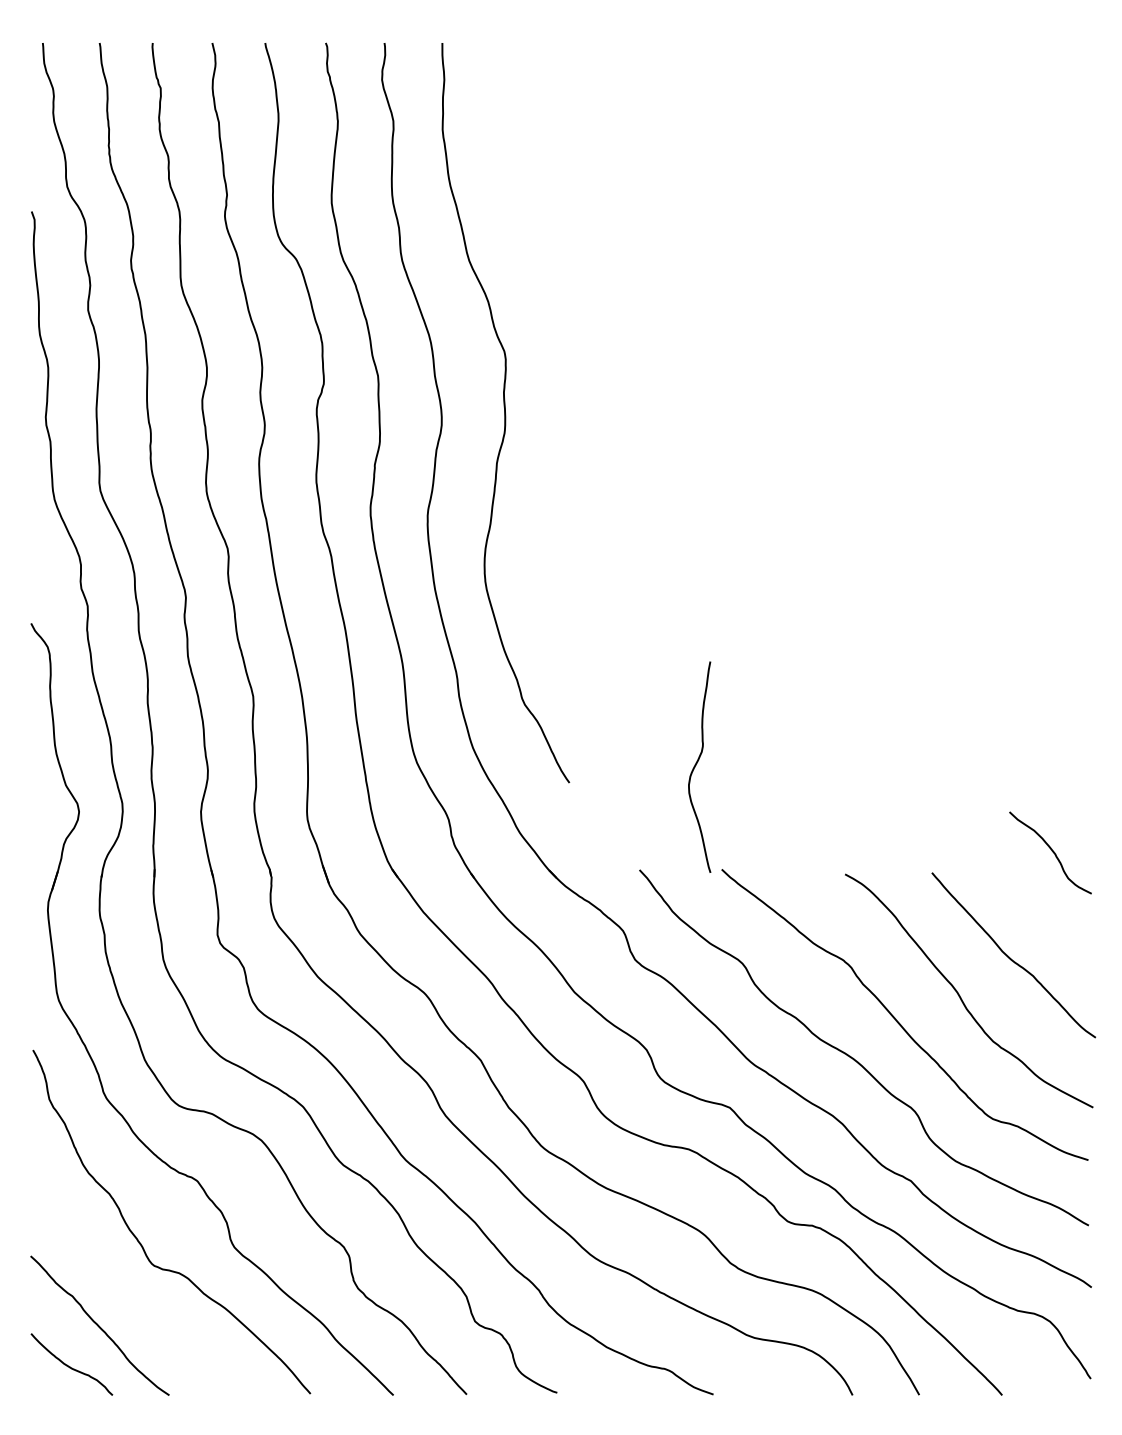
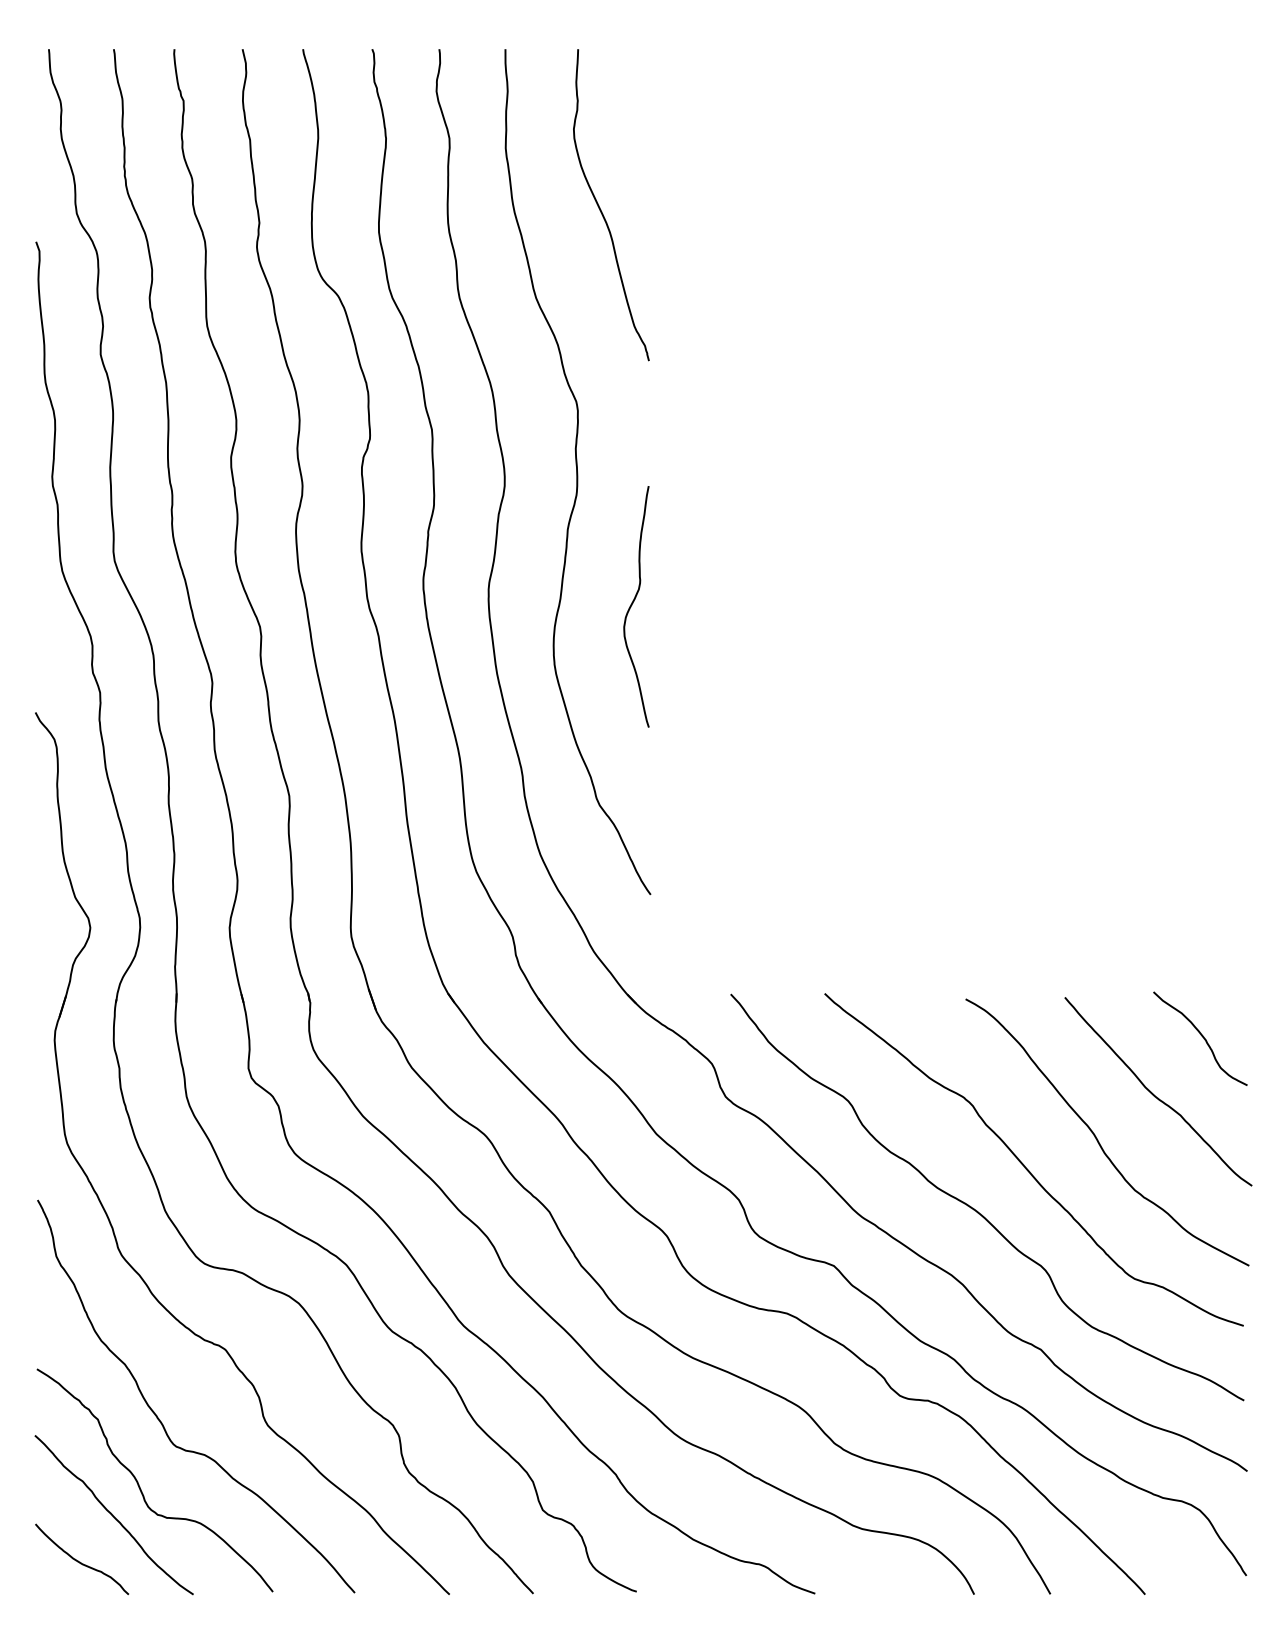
curve: (526, 183) -> (601, 209), added
curve: (696, 766) -> (632, 605), moved
curve: (1051, 850) -> (1201, 1036), moved
curve: (123, 1300) -> (140, 1486), added

